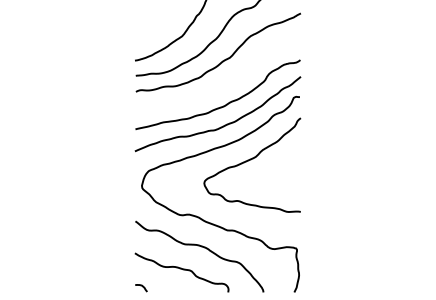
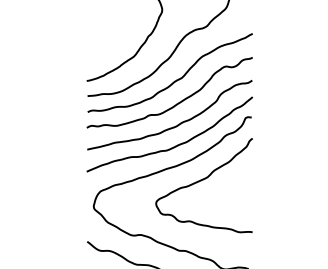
curve: (225, 82) -> (177, 102), added

